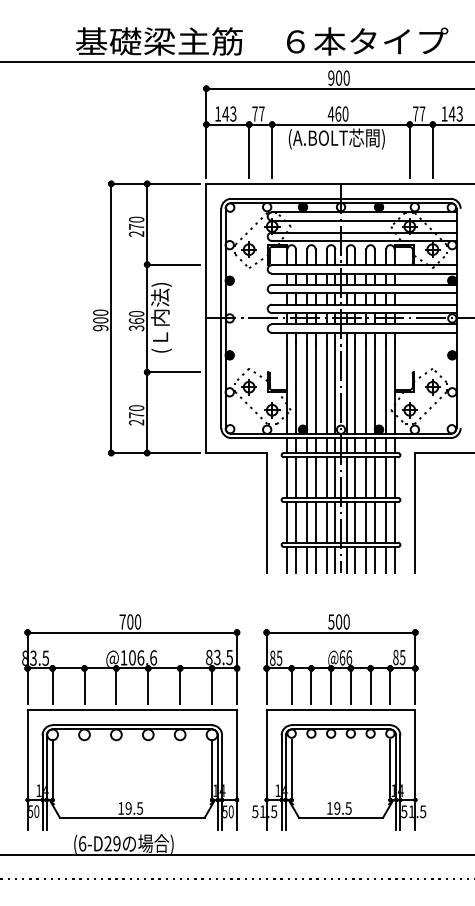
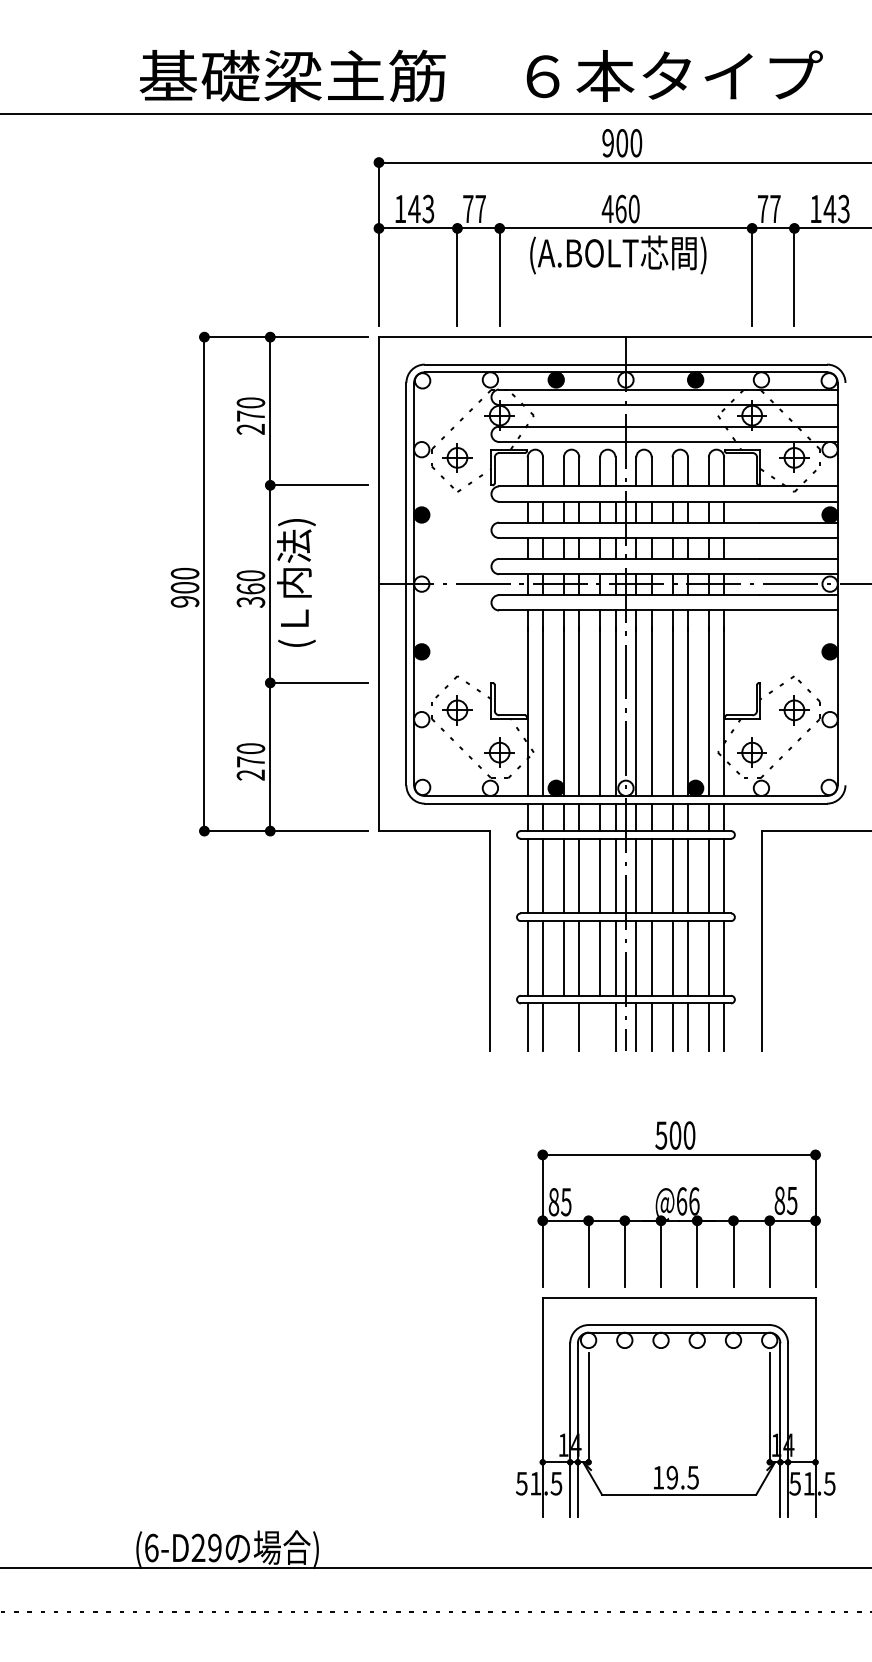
line: (307, 559) -> (564, 1026), removed
line: (326, 559) -> (599, 1026), removed
part: (131, 722) -> (241, 1325), removed
part: (339, 722) -> (676, 1319), moved

